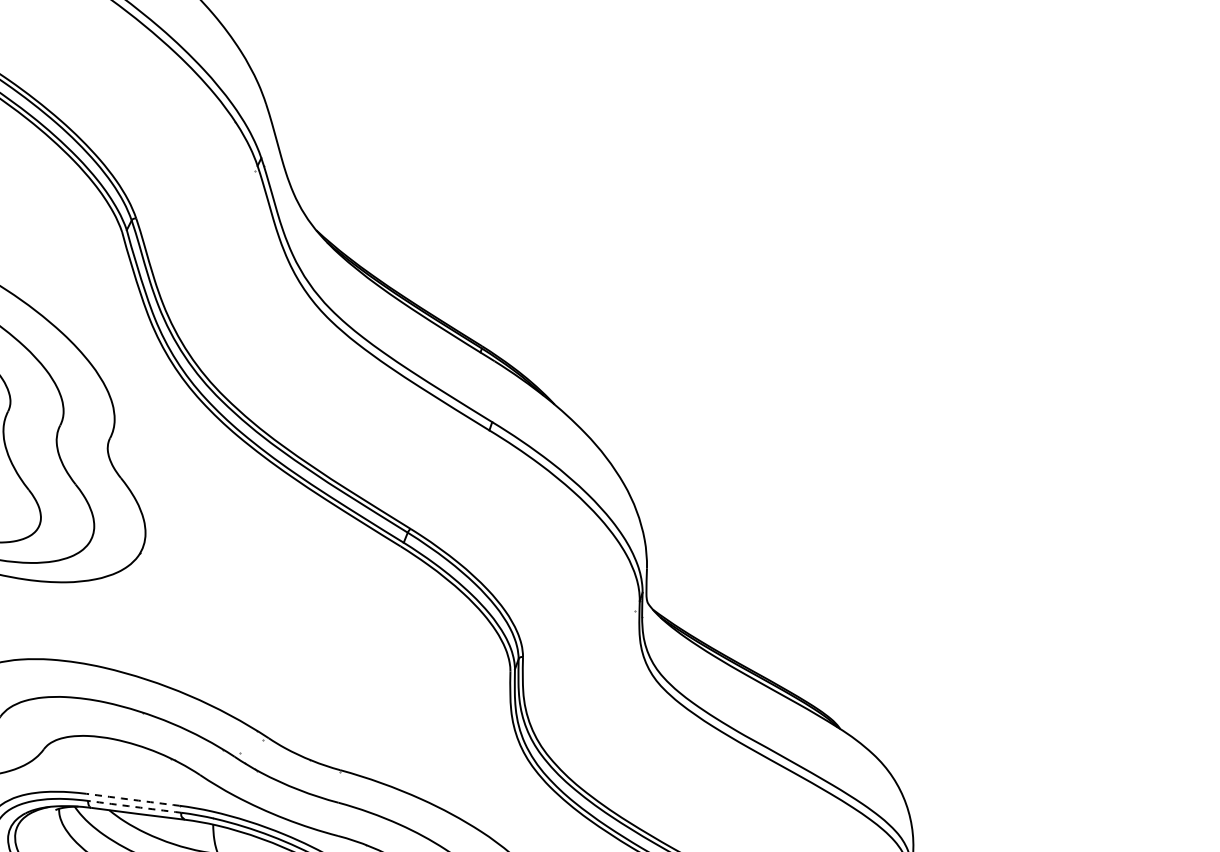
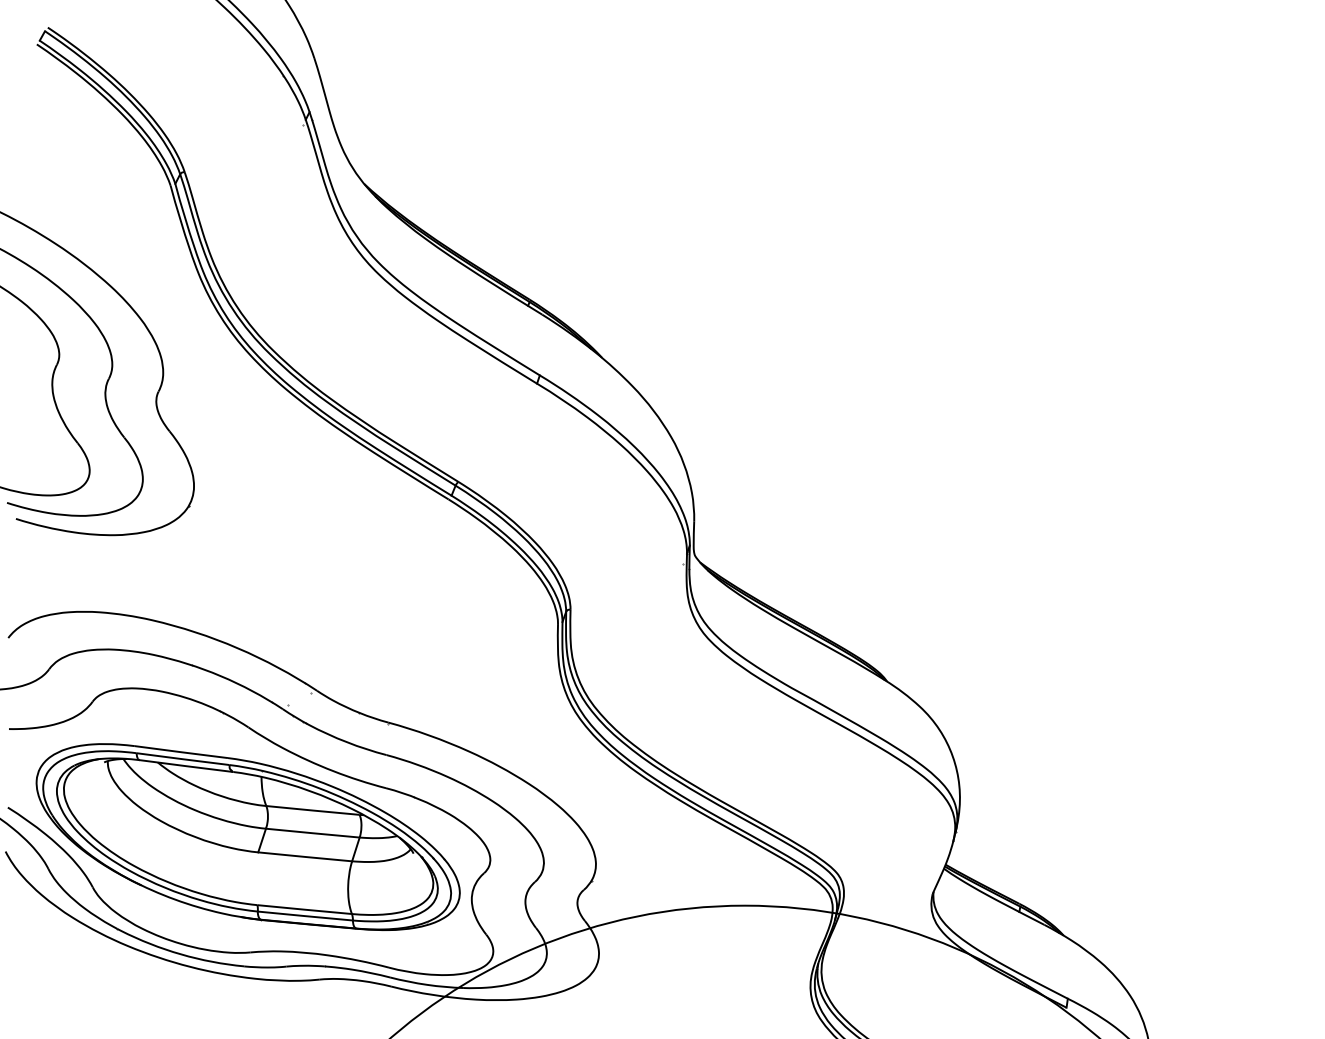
line: (132, 800) -> (181, 752), dashed -> solid
line: (134, 807) -> (183, 759), dashed -> solid

